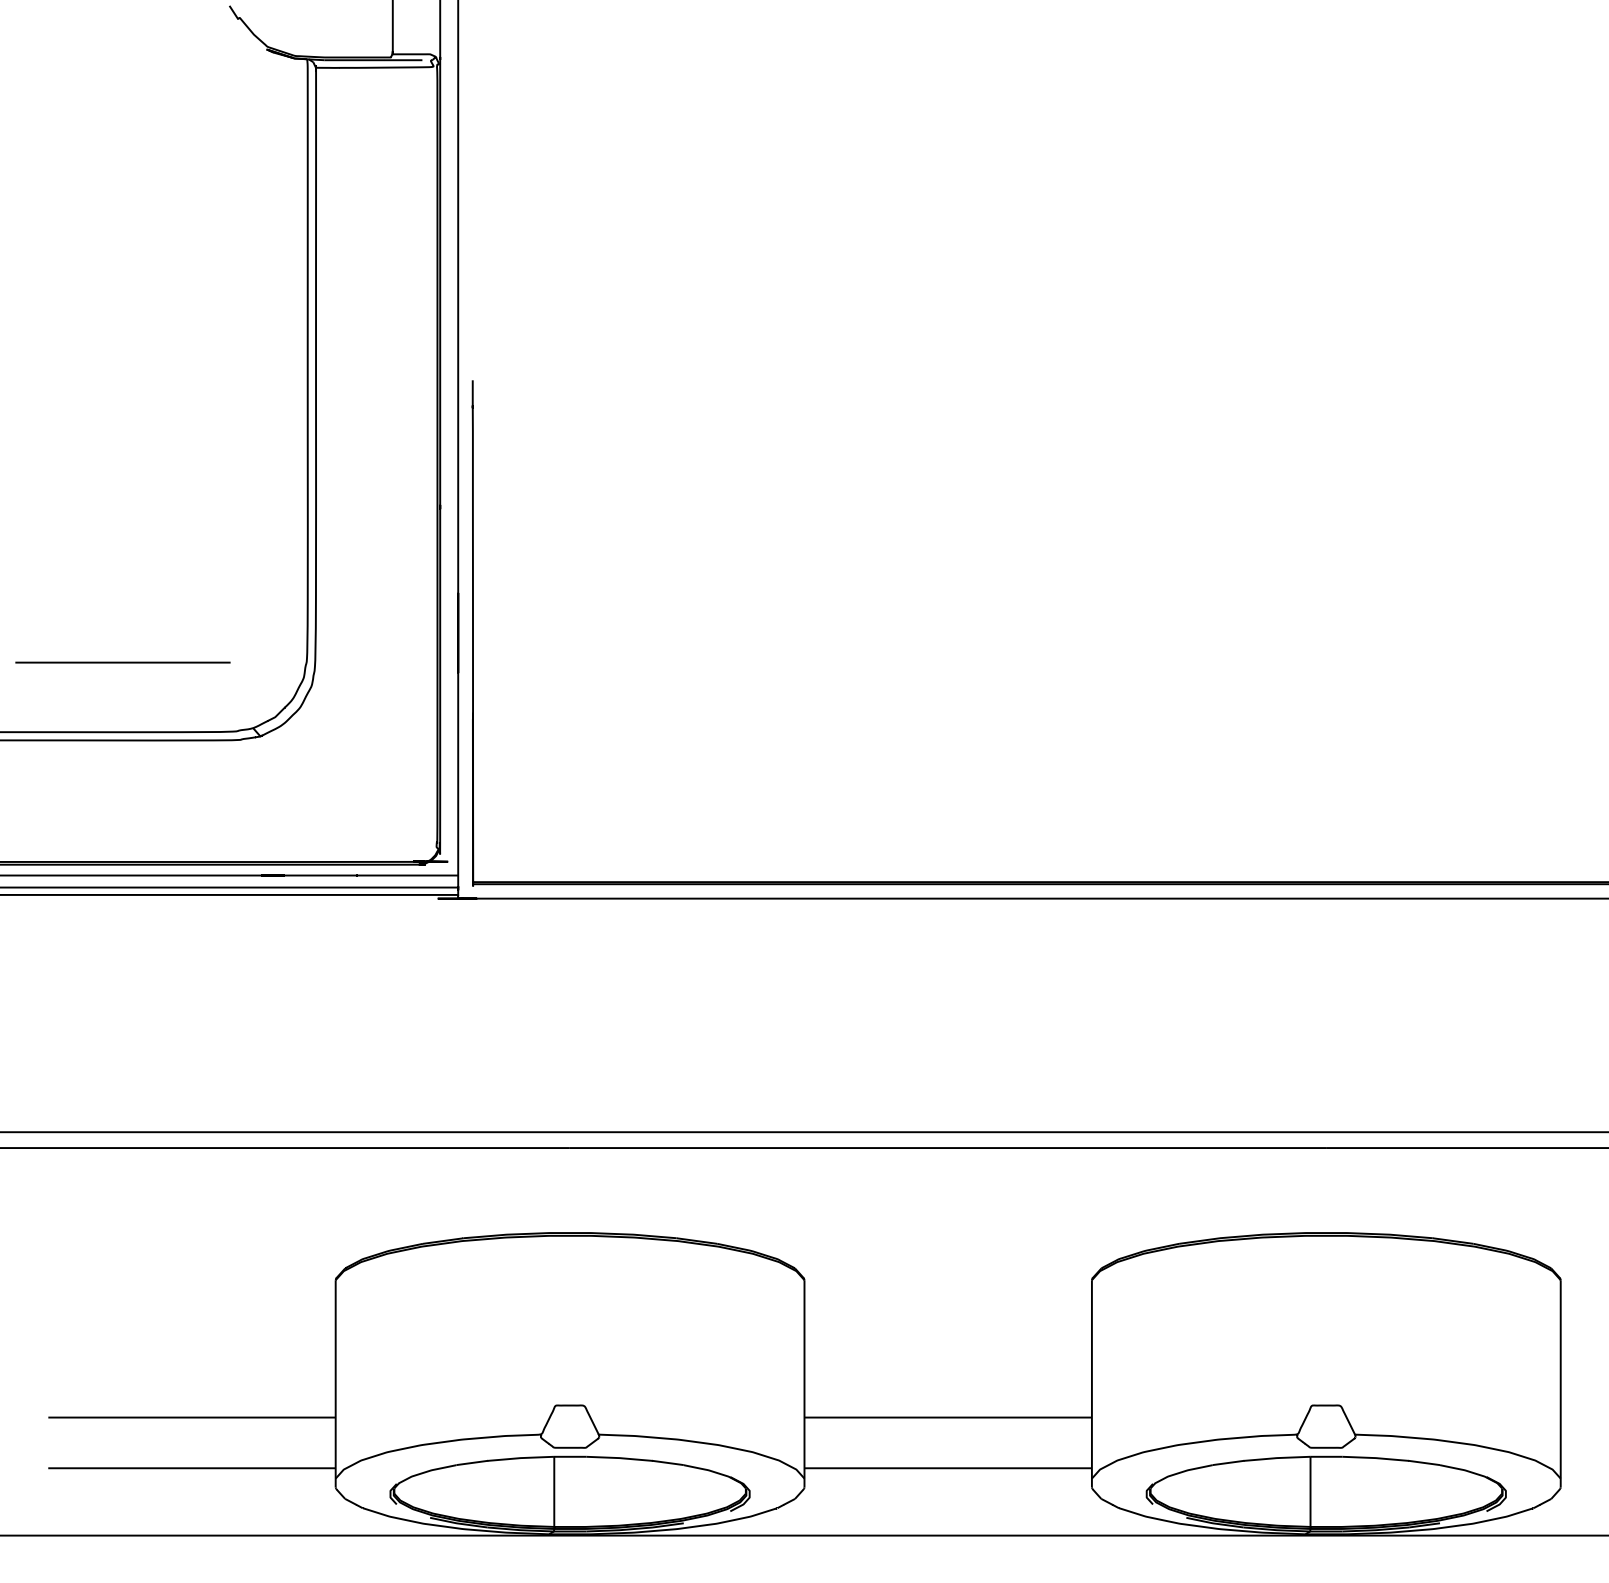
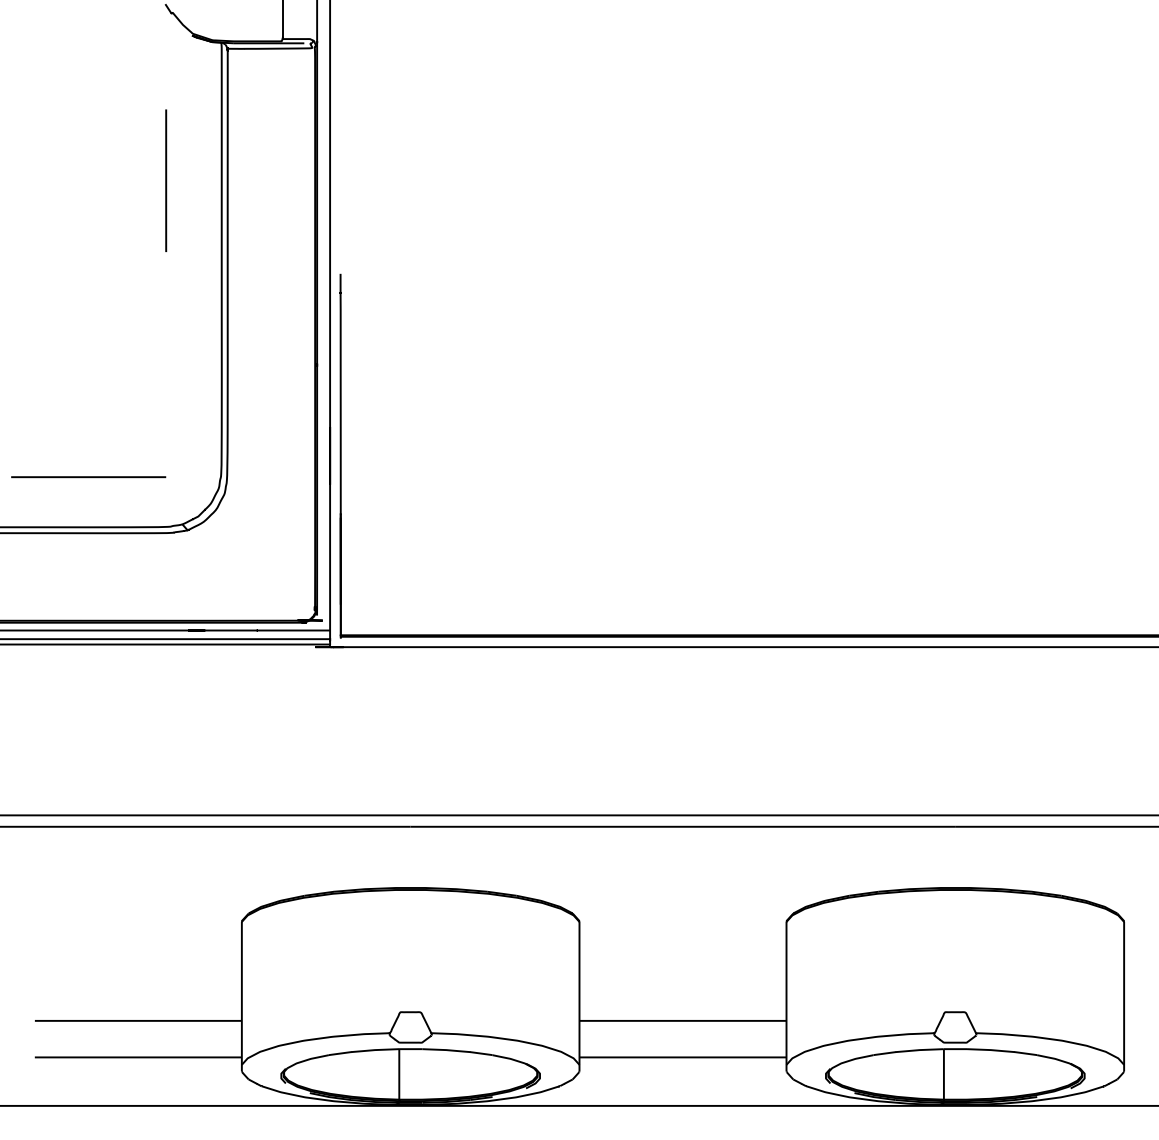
line: (230, 250) -> (166, 180), added

